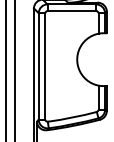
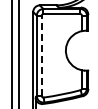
line: (44, 66) -> (41, 55), solid -> dashed

